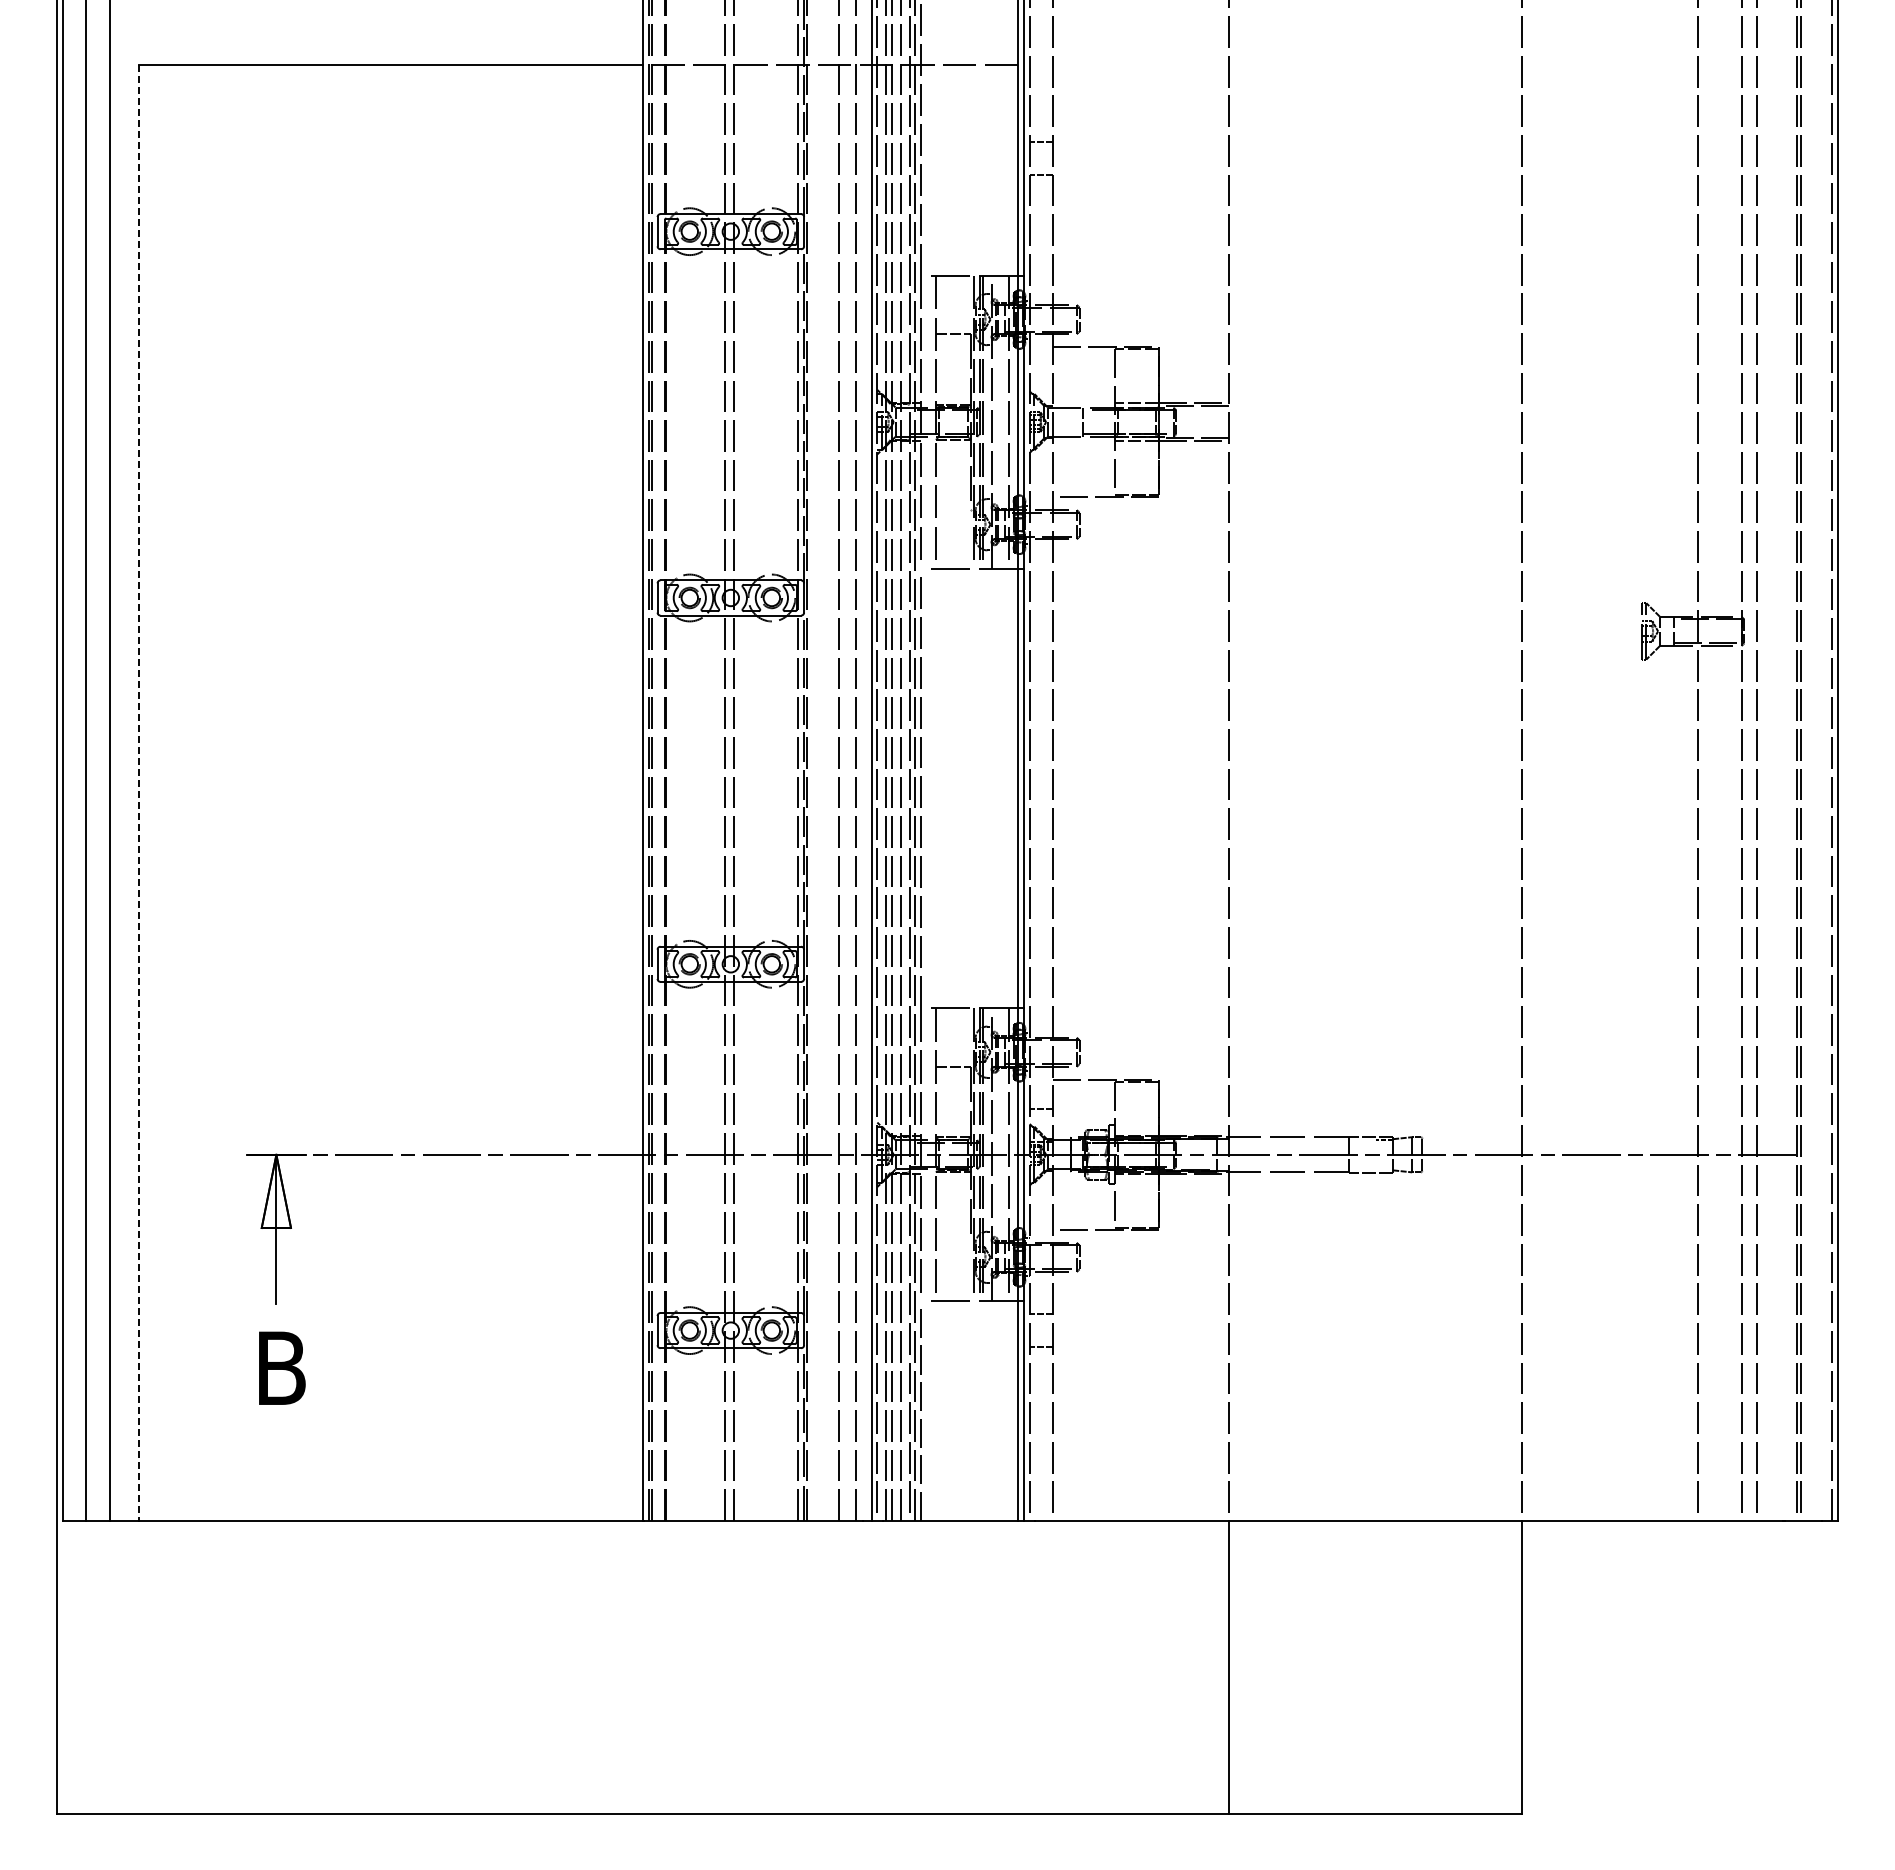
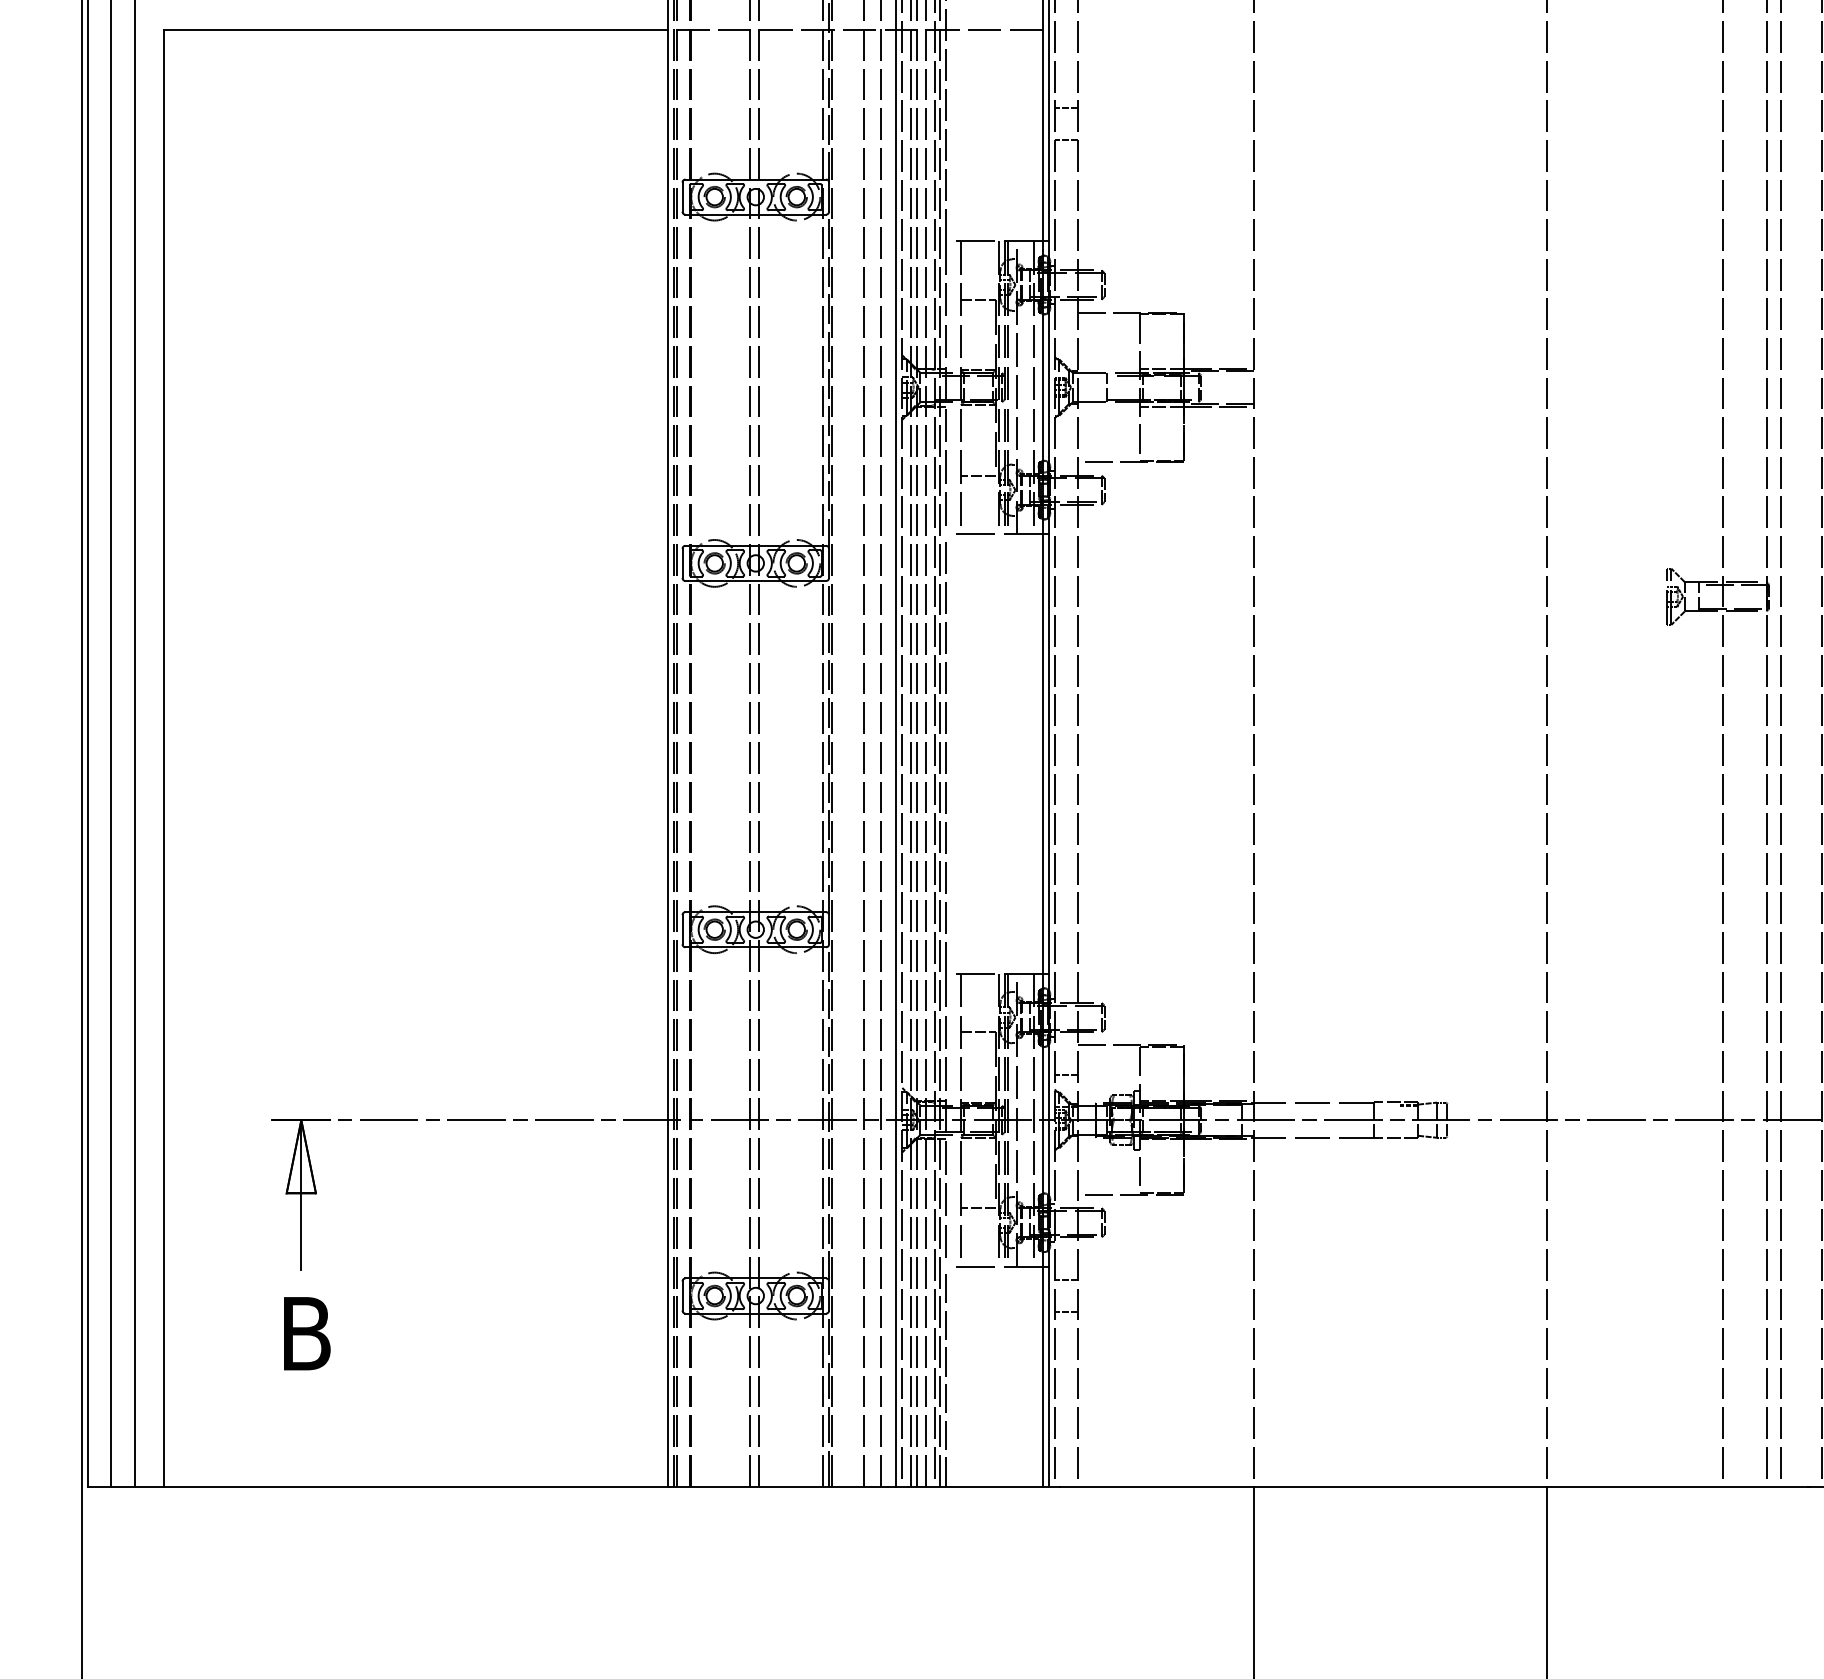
line: (953, 510) -> (978, 475), added
line: (138, 793) -> (163, 758), dashed -> solid
line: (953, 1242) -> (978, 1207), added

